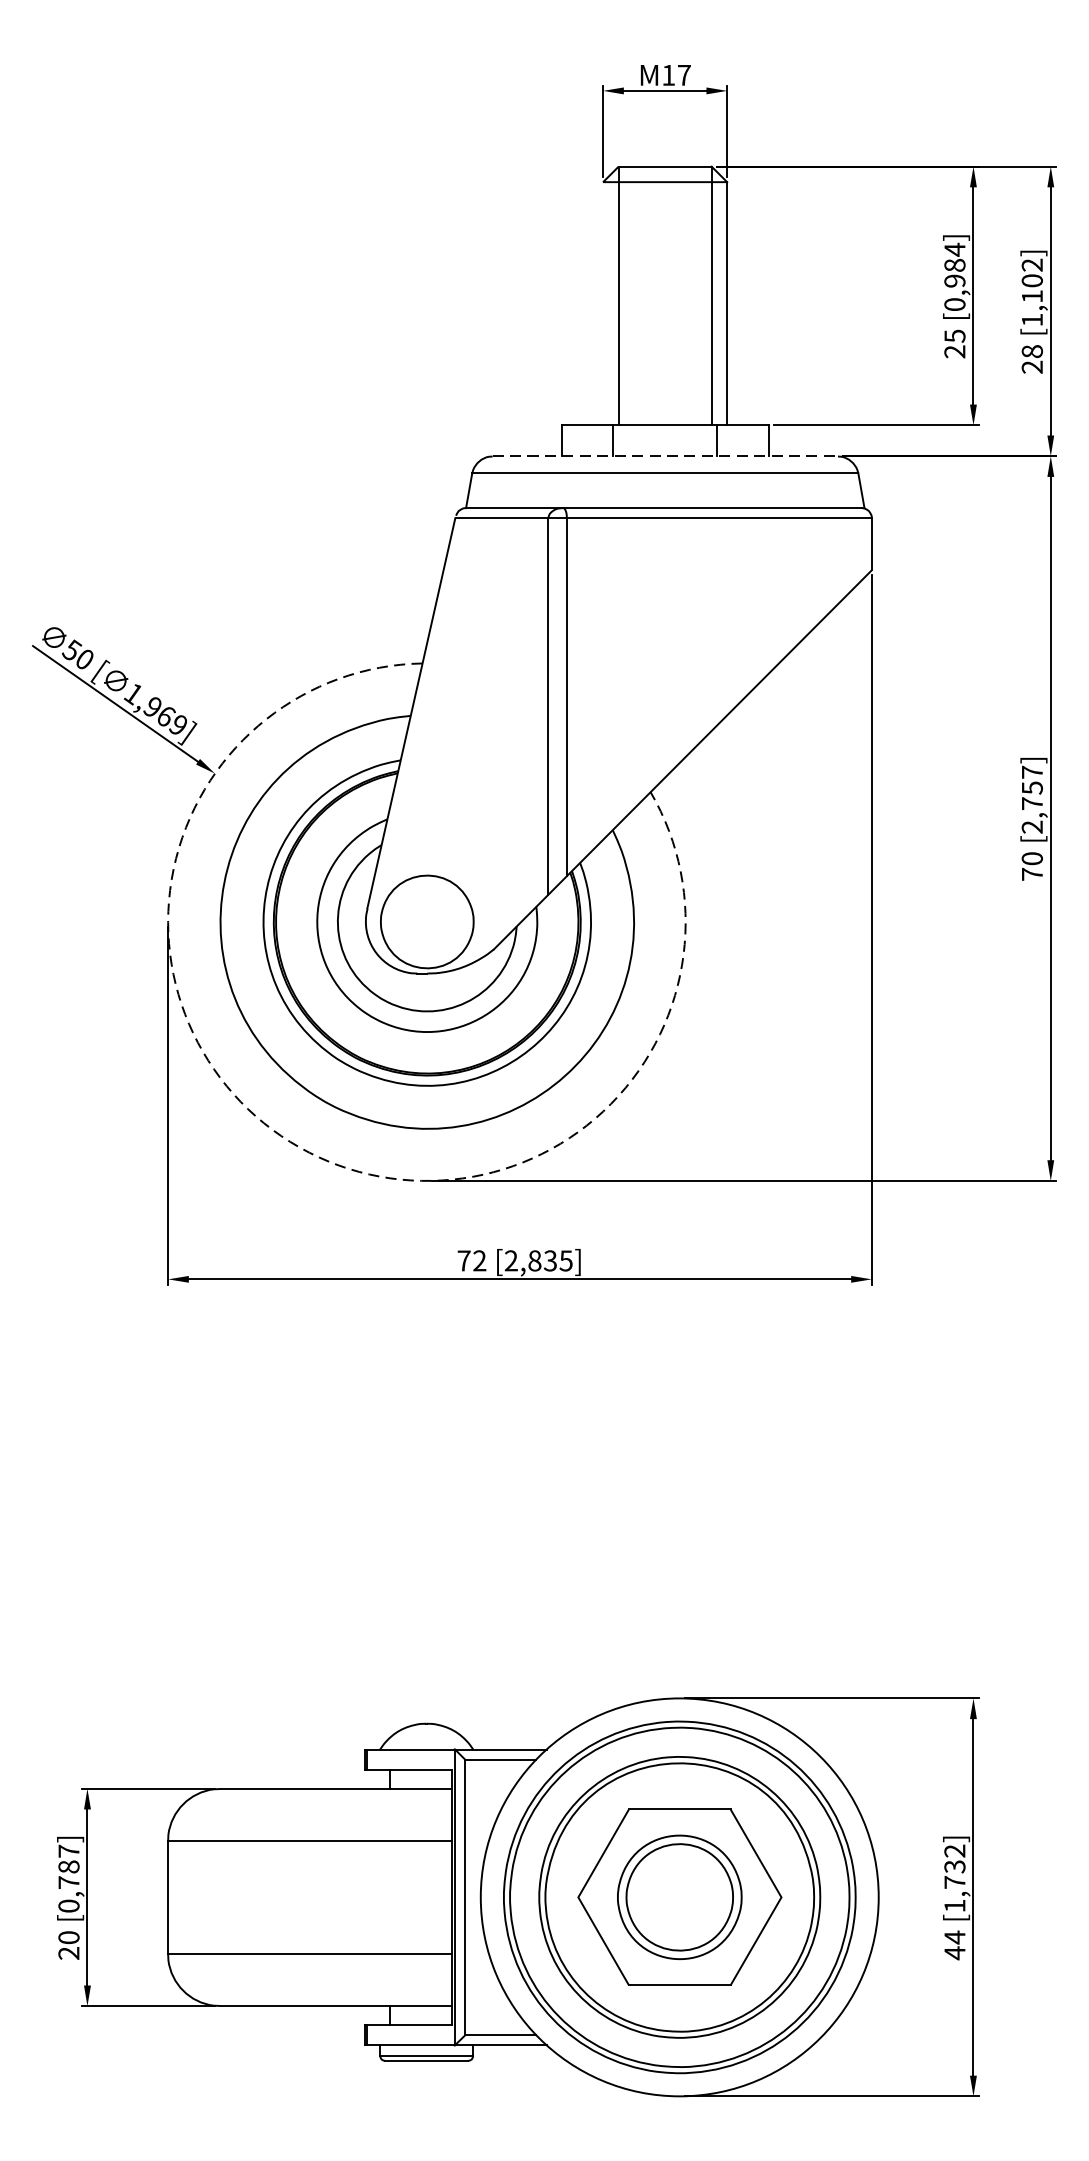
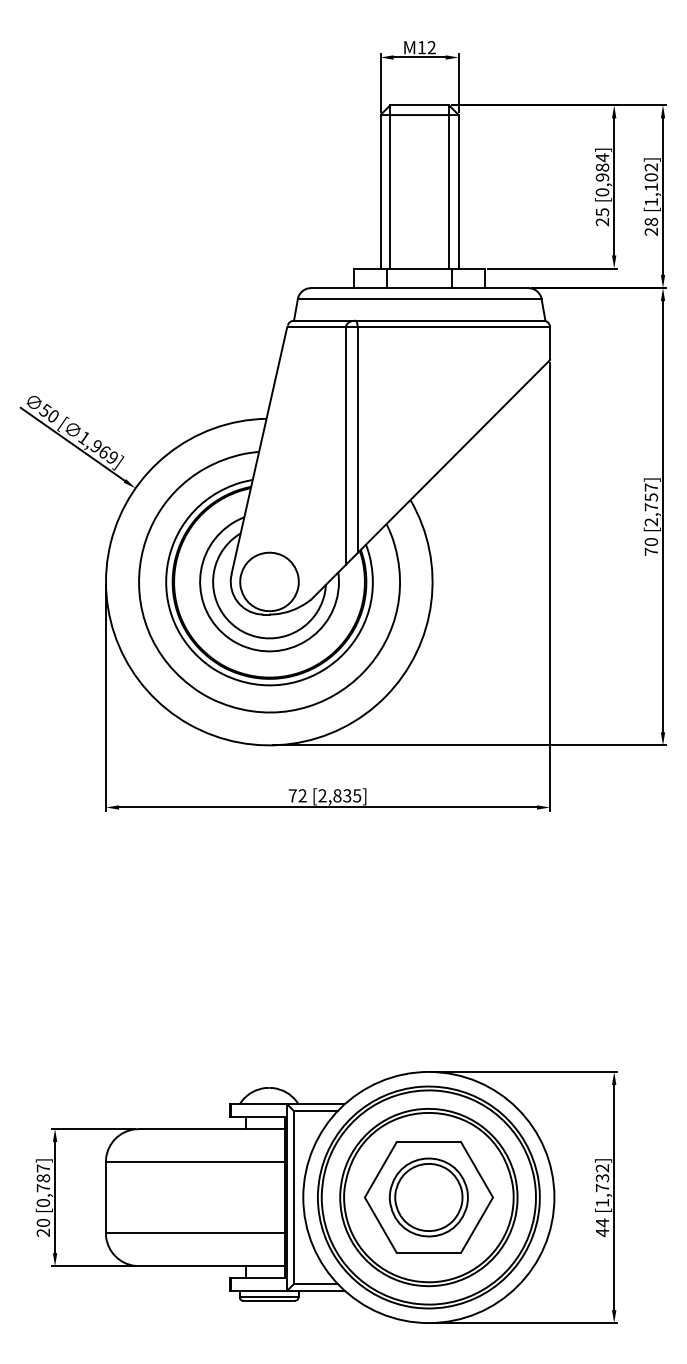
text: (683, 75) -> (431, 47), M17 -> M12
line: (603, 303) -> (380, 191), added
line: (664, 456) -> (419, 288), dashed -> solid
arc: (300, 1147) -> (189, 724), dashed -> solid

